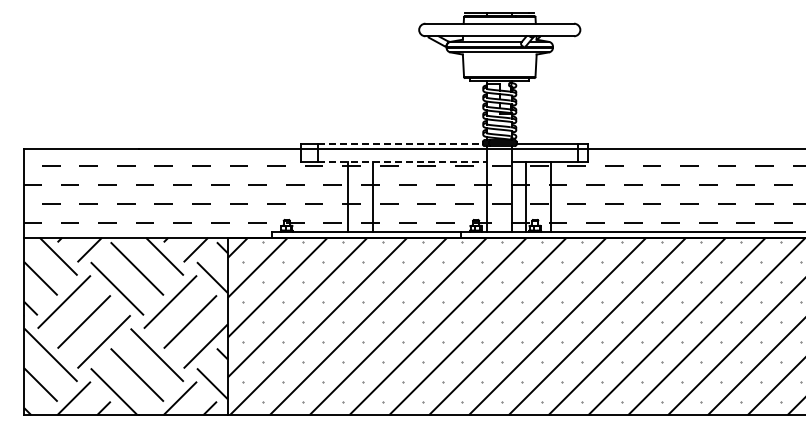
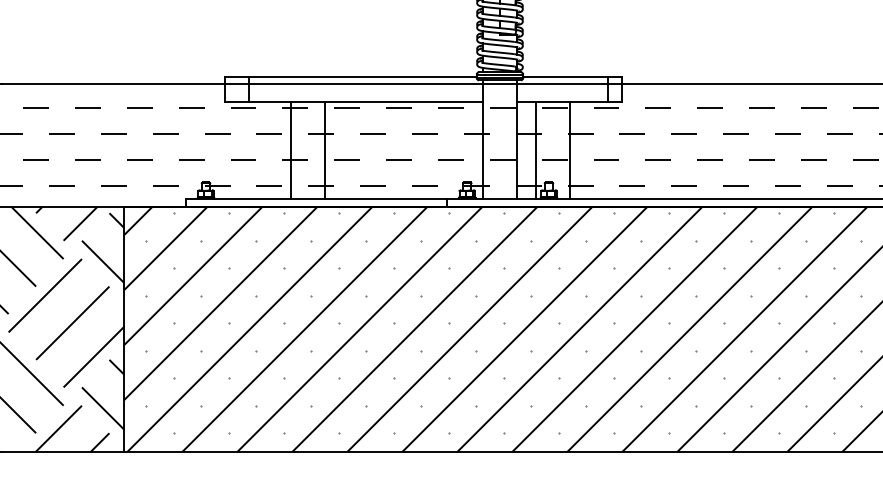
line: (400, 143) -> (362, 76), dashed -> solid
line: (402, 161) -> (365, 101), dashed -> solid

